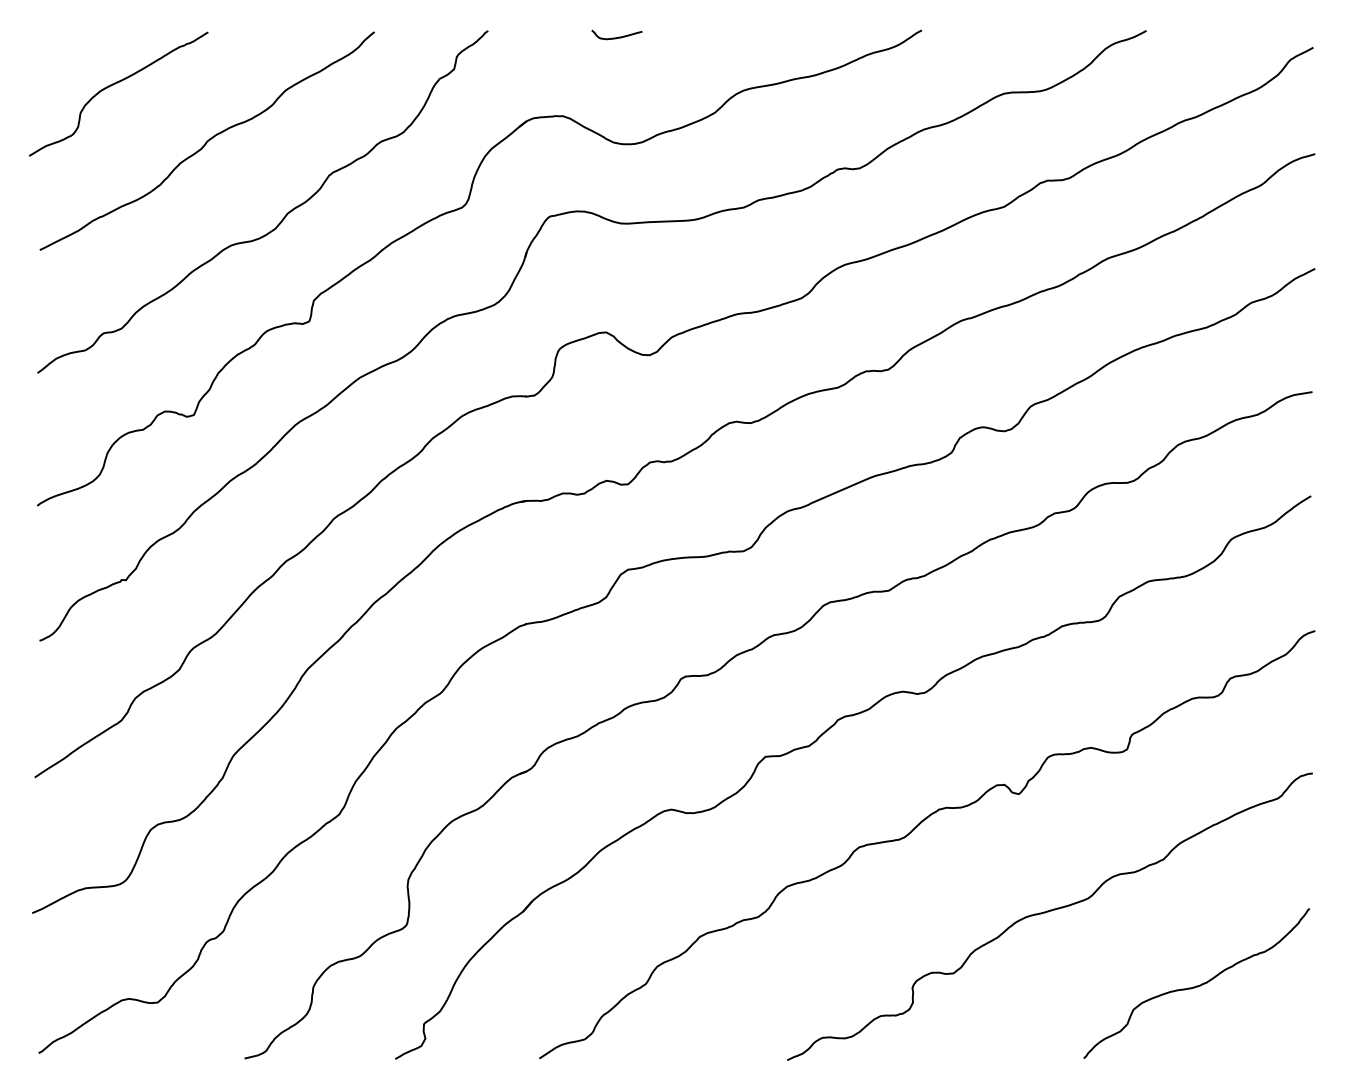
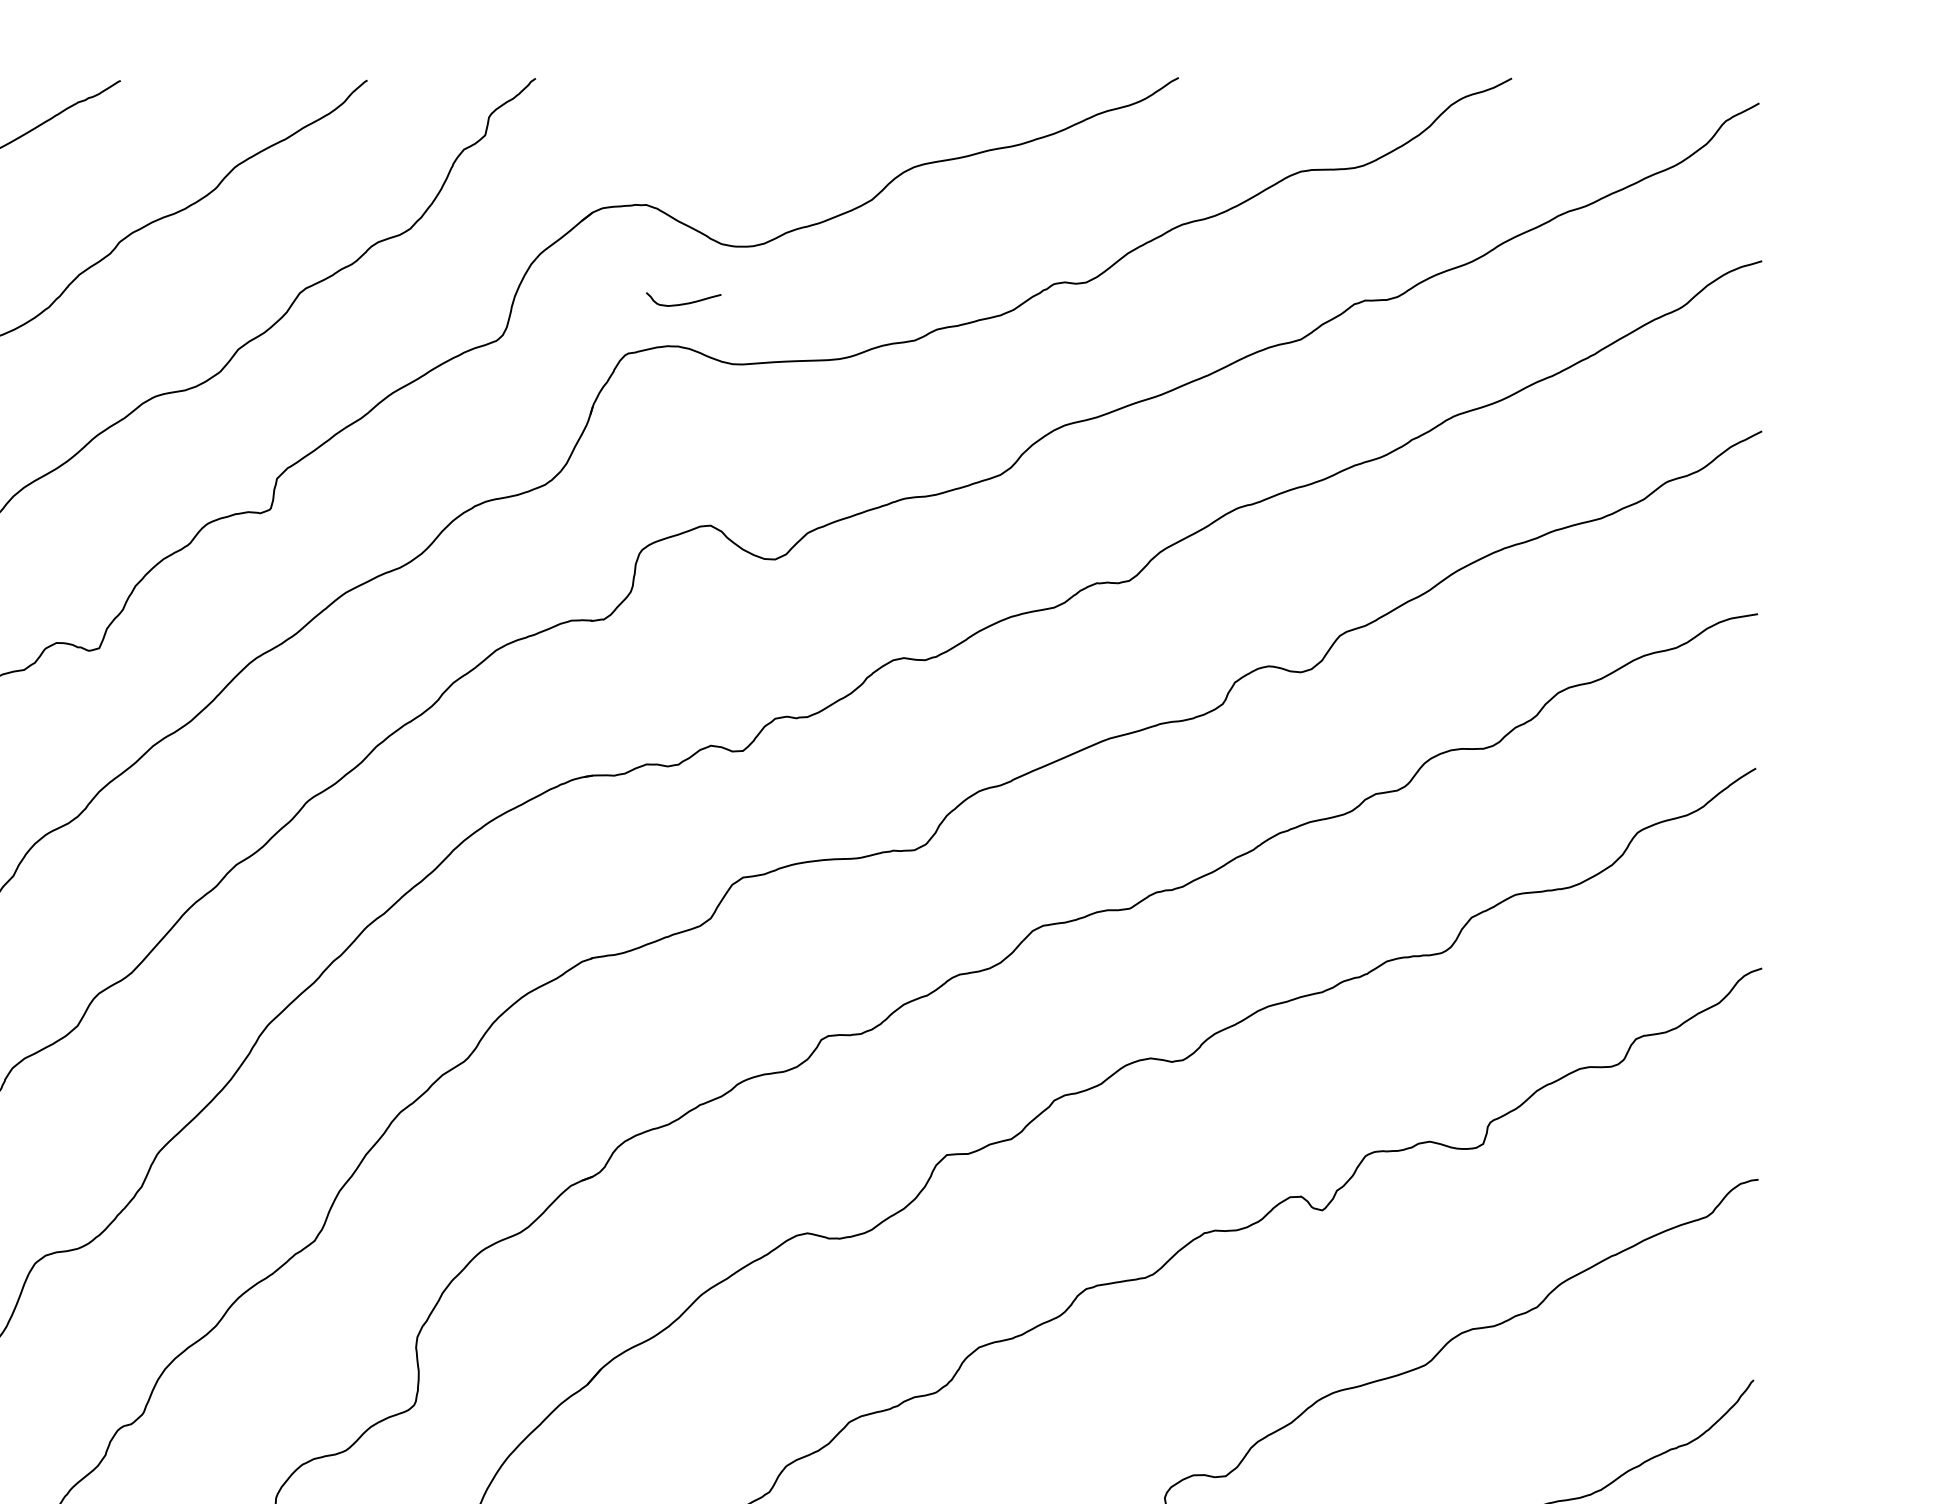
curve: (618, 36) -> (685, 301), moved

